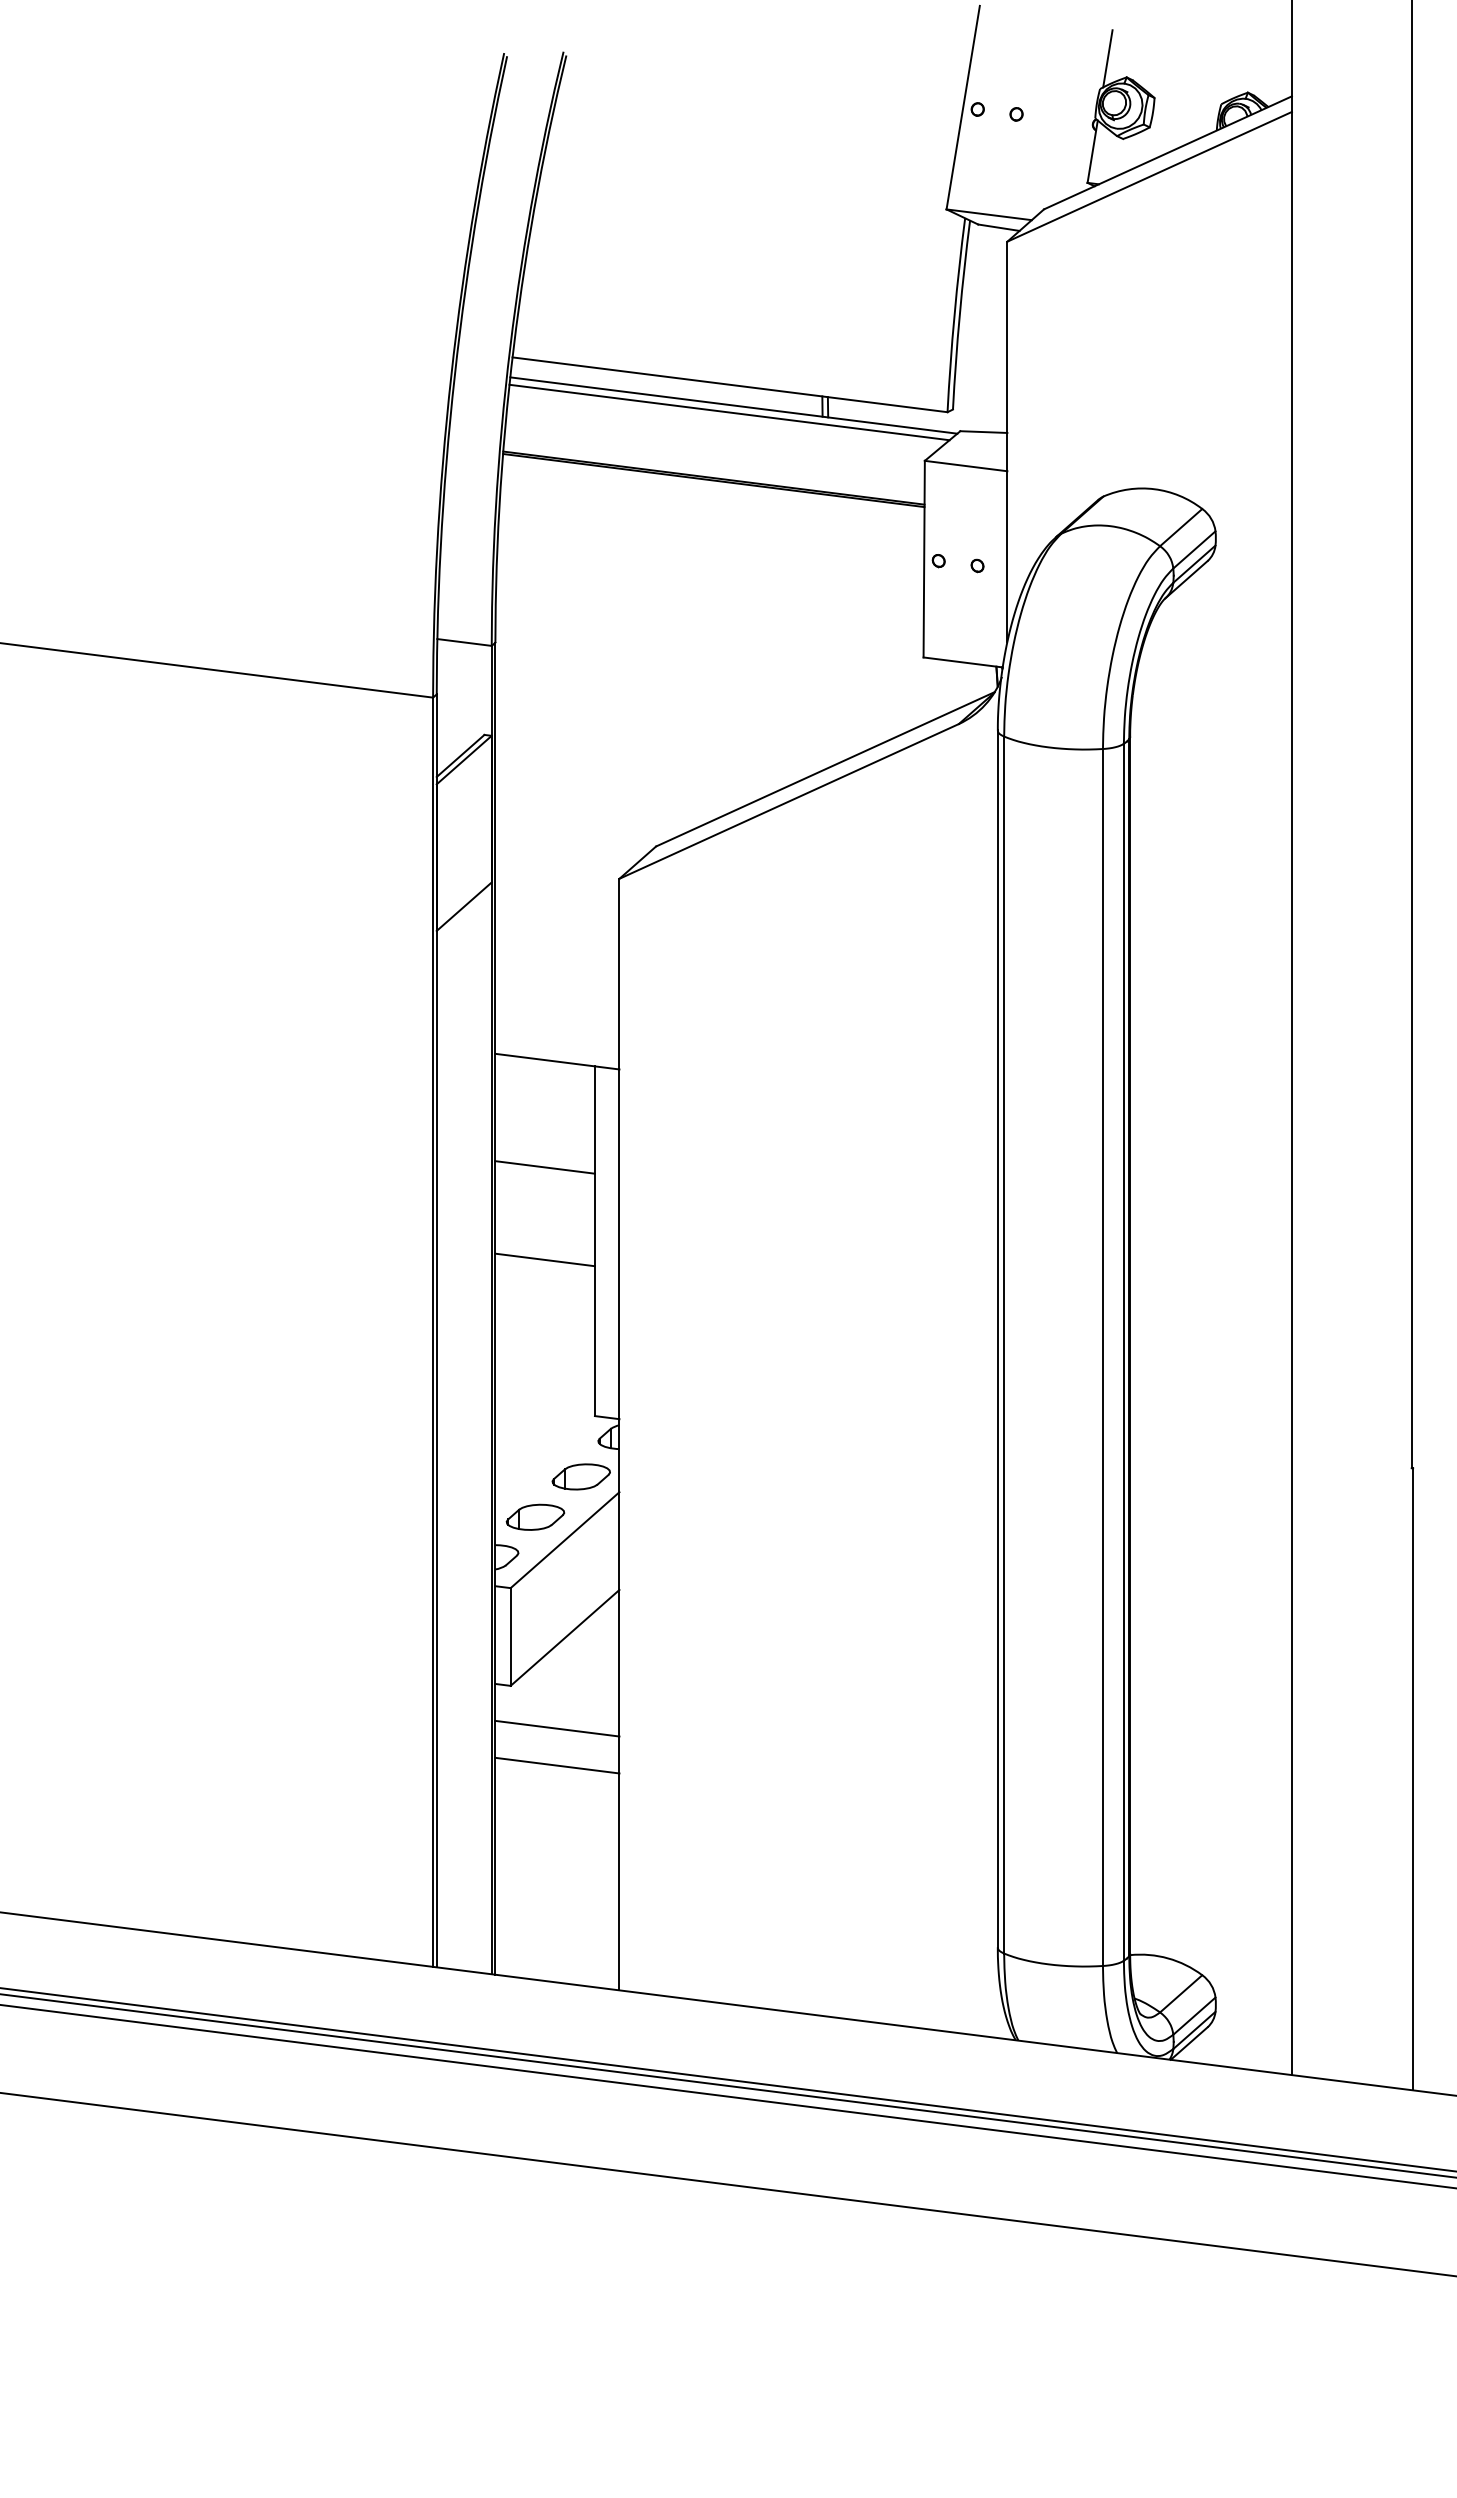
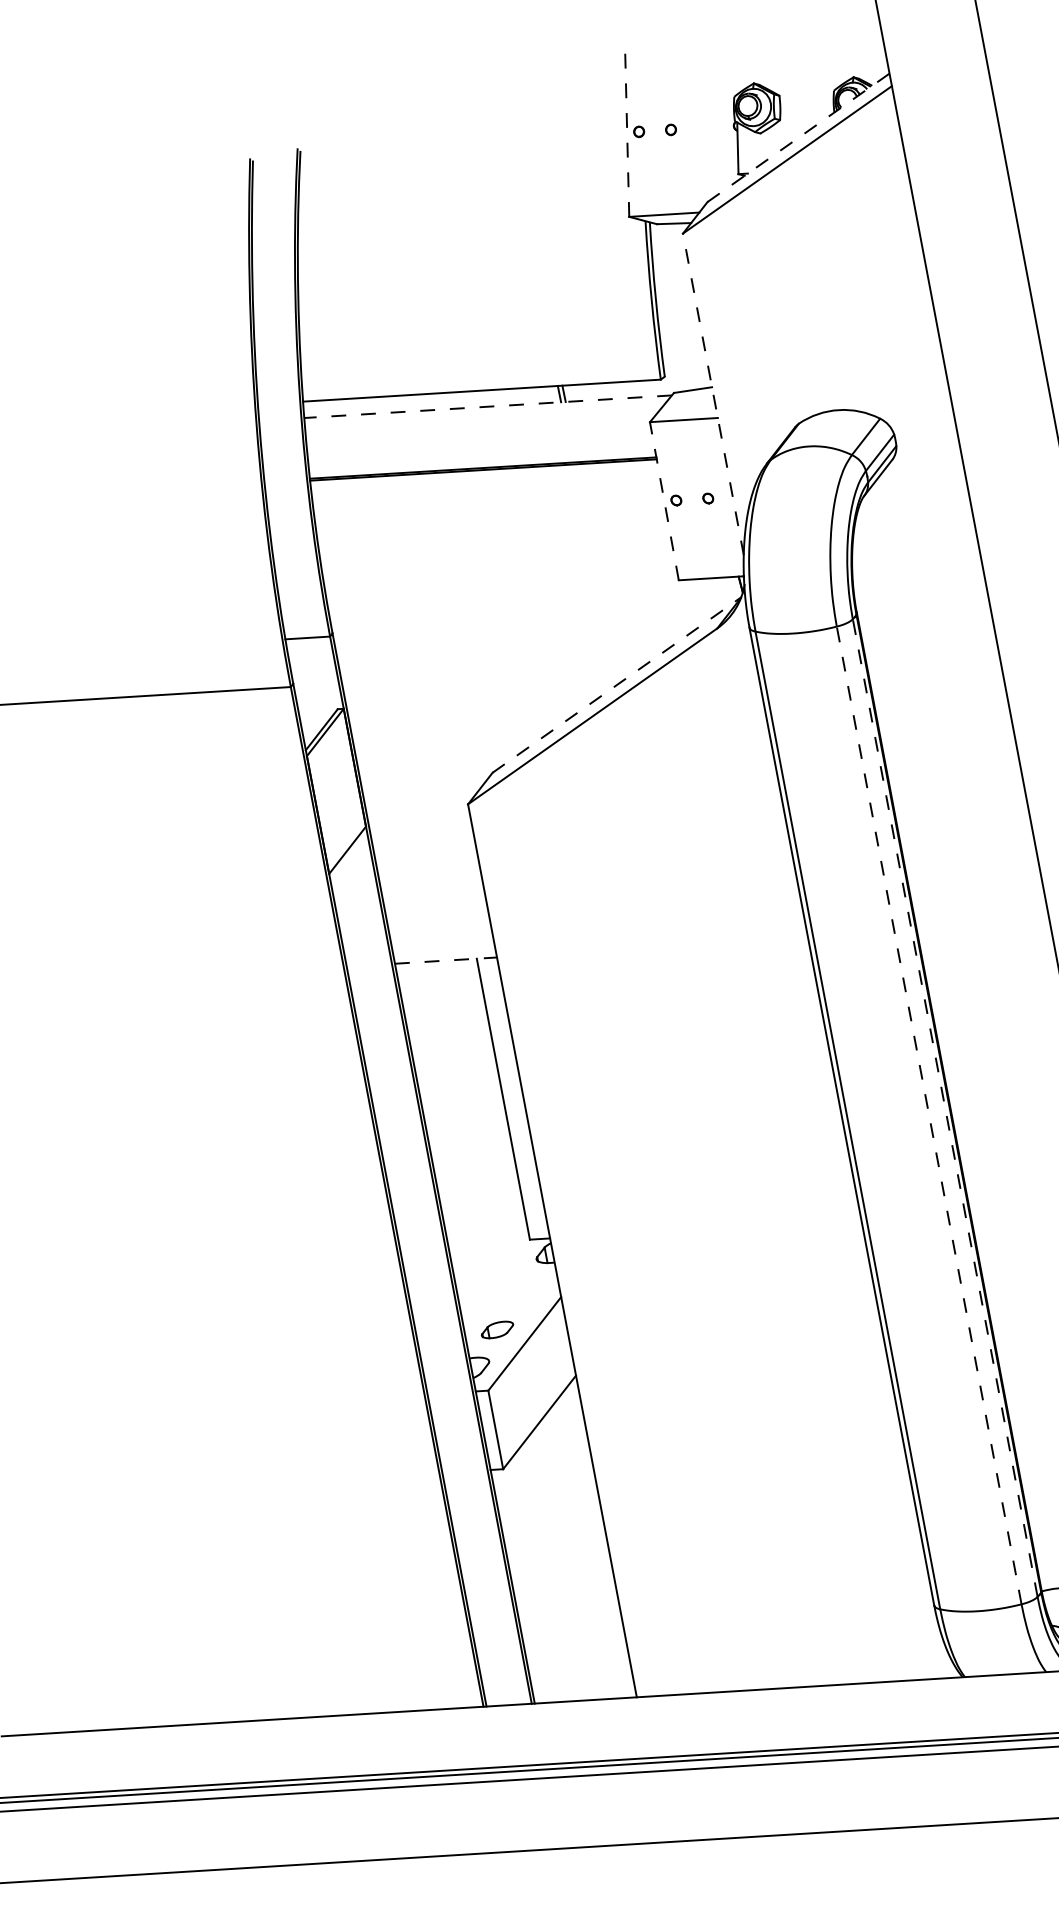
line: (1107, 58) -> (735, 71), removed
line: (963, 107) -> (627, 132), solid -> dashed
line: (1168, 152) -> (798, 137), solid -> dashed
line: (733, 405) -> (487, 406), solid -> dashed
line: (729, 412) -> (485, 412), removed
line: (1007, 441) -> (713, 394), solid -> dashed
line: (924, 558) -> (664, 500), solid -> dashed
line: (825, 769) -> (617, 685), solid -> dashed
line: (557, 1061) -> (446, 960), solid -> dashed
line: (544, 1167) -> (451, 1047), removed
line: (544, 1259) -> (465, 1121), removed
line: (1123, 1351) -> (944, 1107), solid -> dashed
line: (1102, 1357) -> (928, 1115), solid -> dashed
part: (580, 1476) -> (527, 1290), removed
part: (535, 1516) -> (497, 1329), size x0.7
line: (557, 1728) -> (547, 1496), removed
line: (557, 1765) -> (552, 1526), removed

